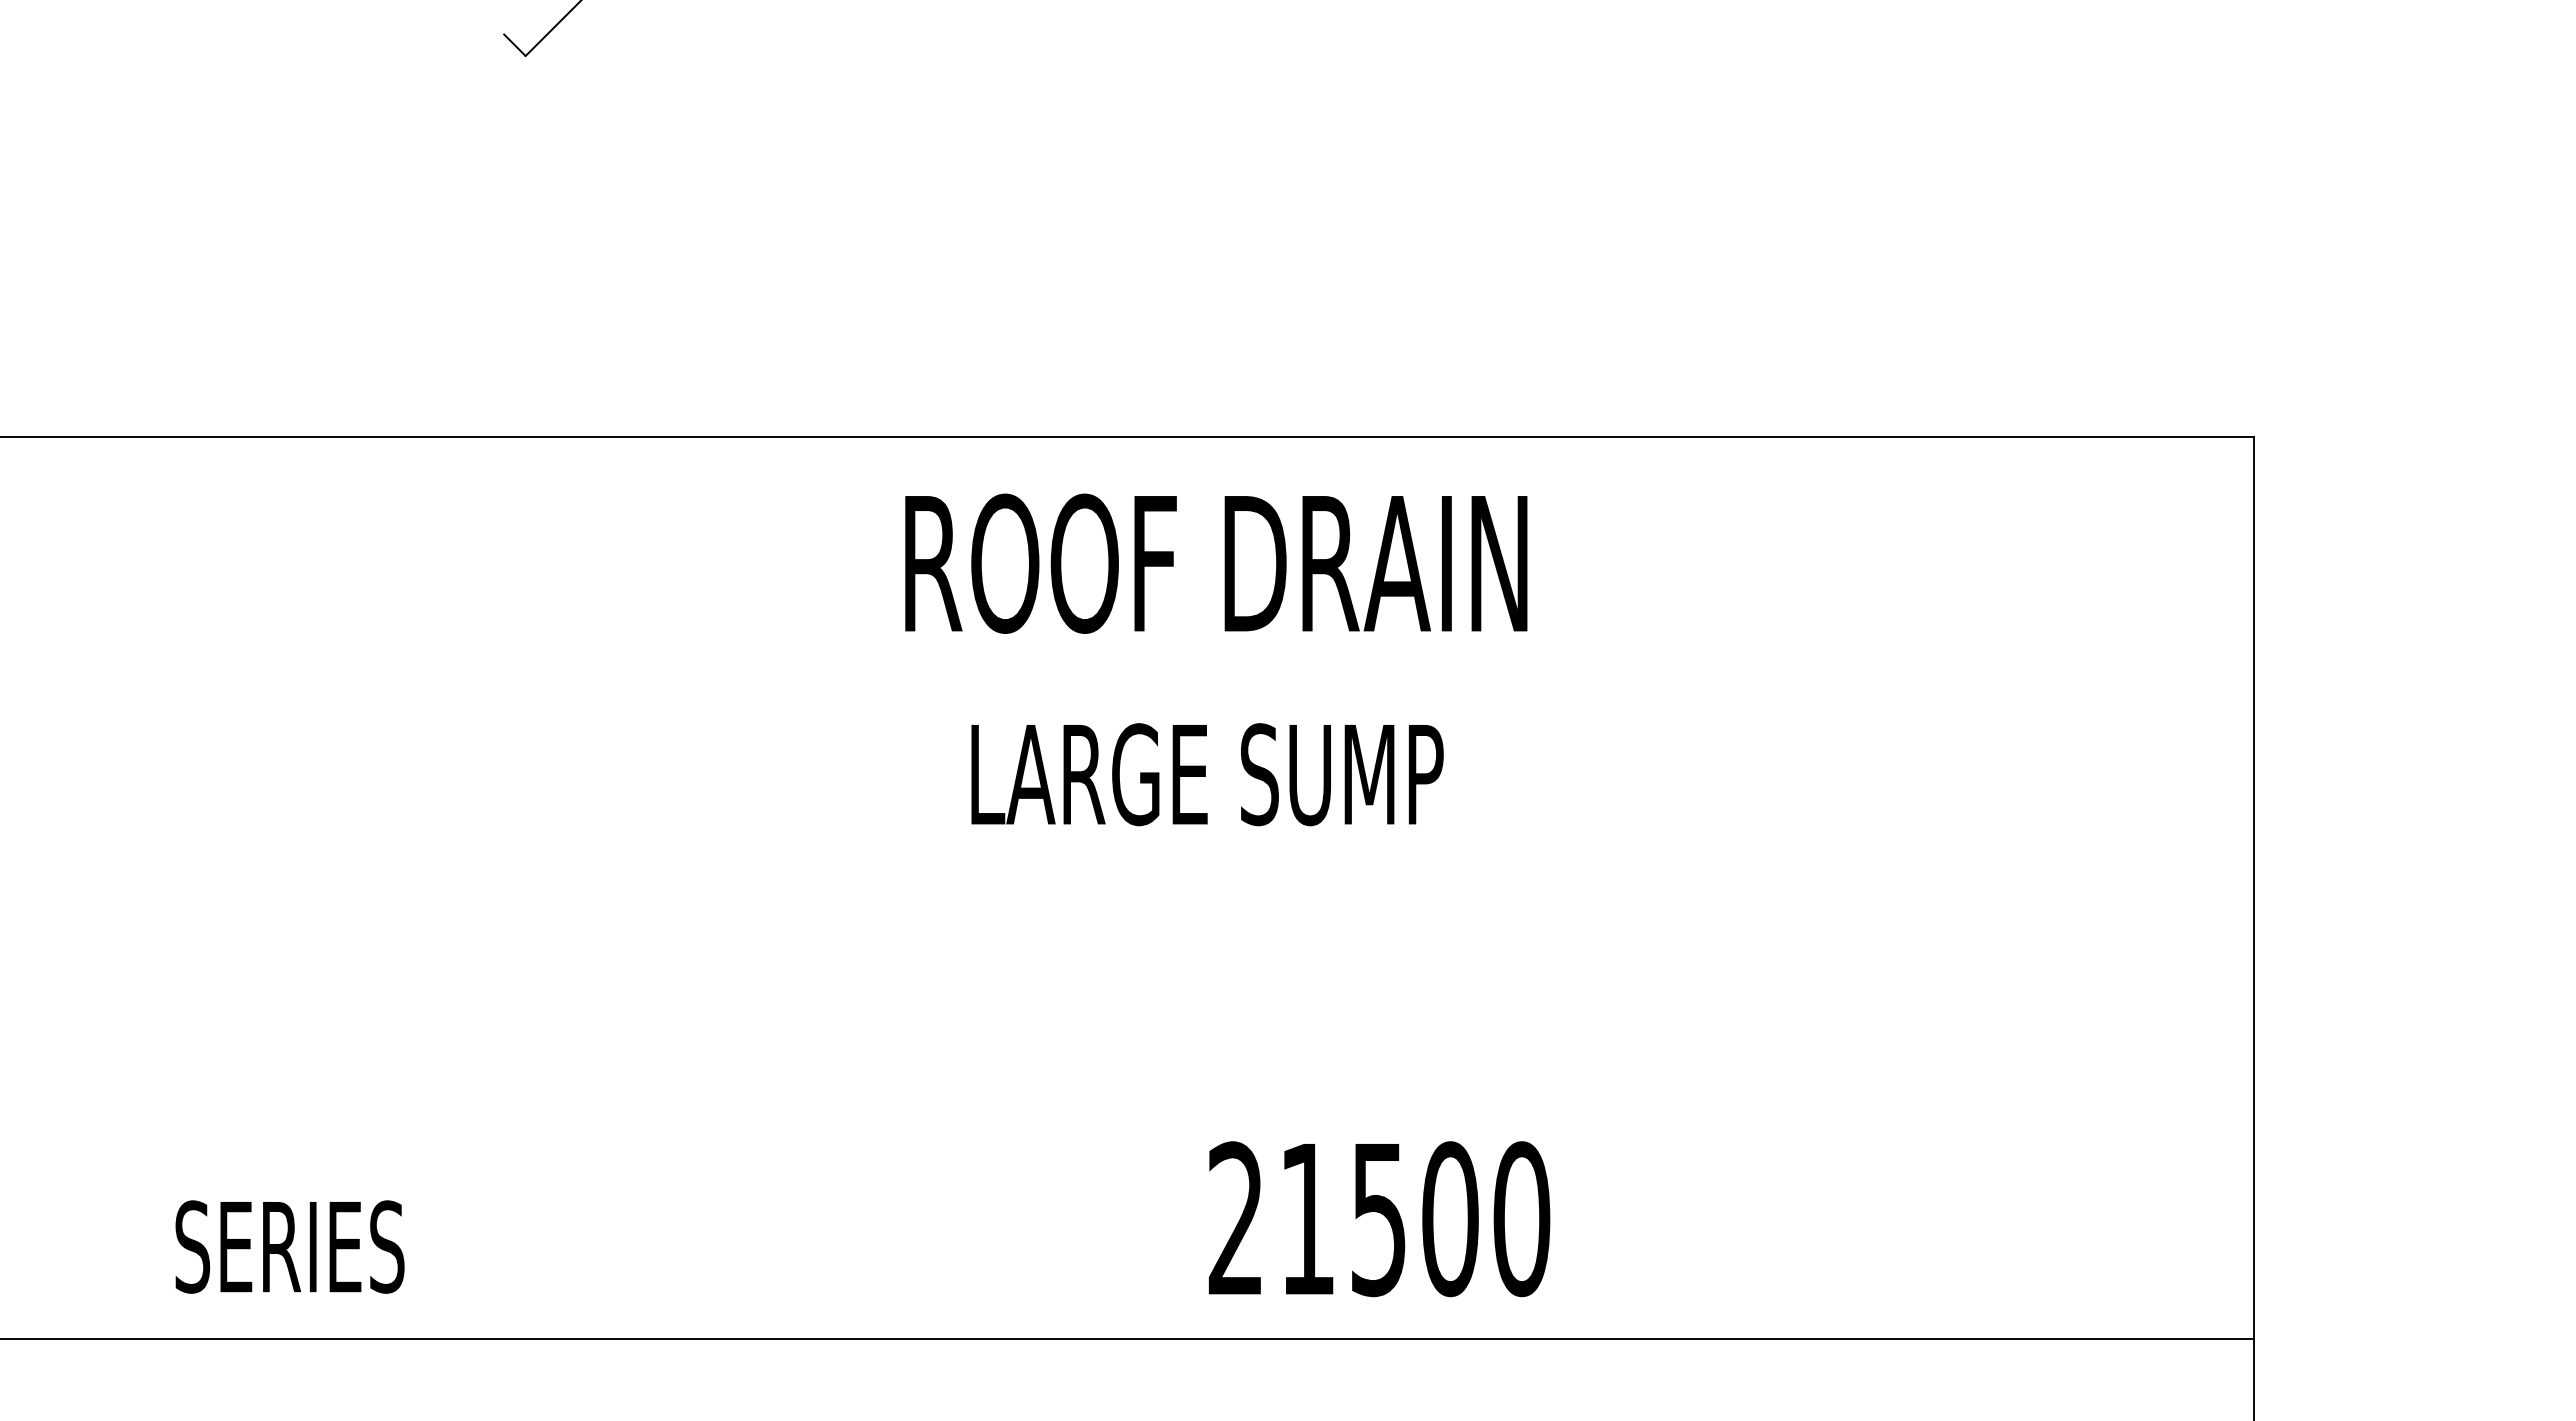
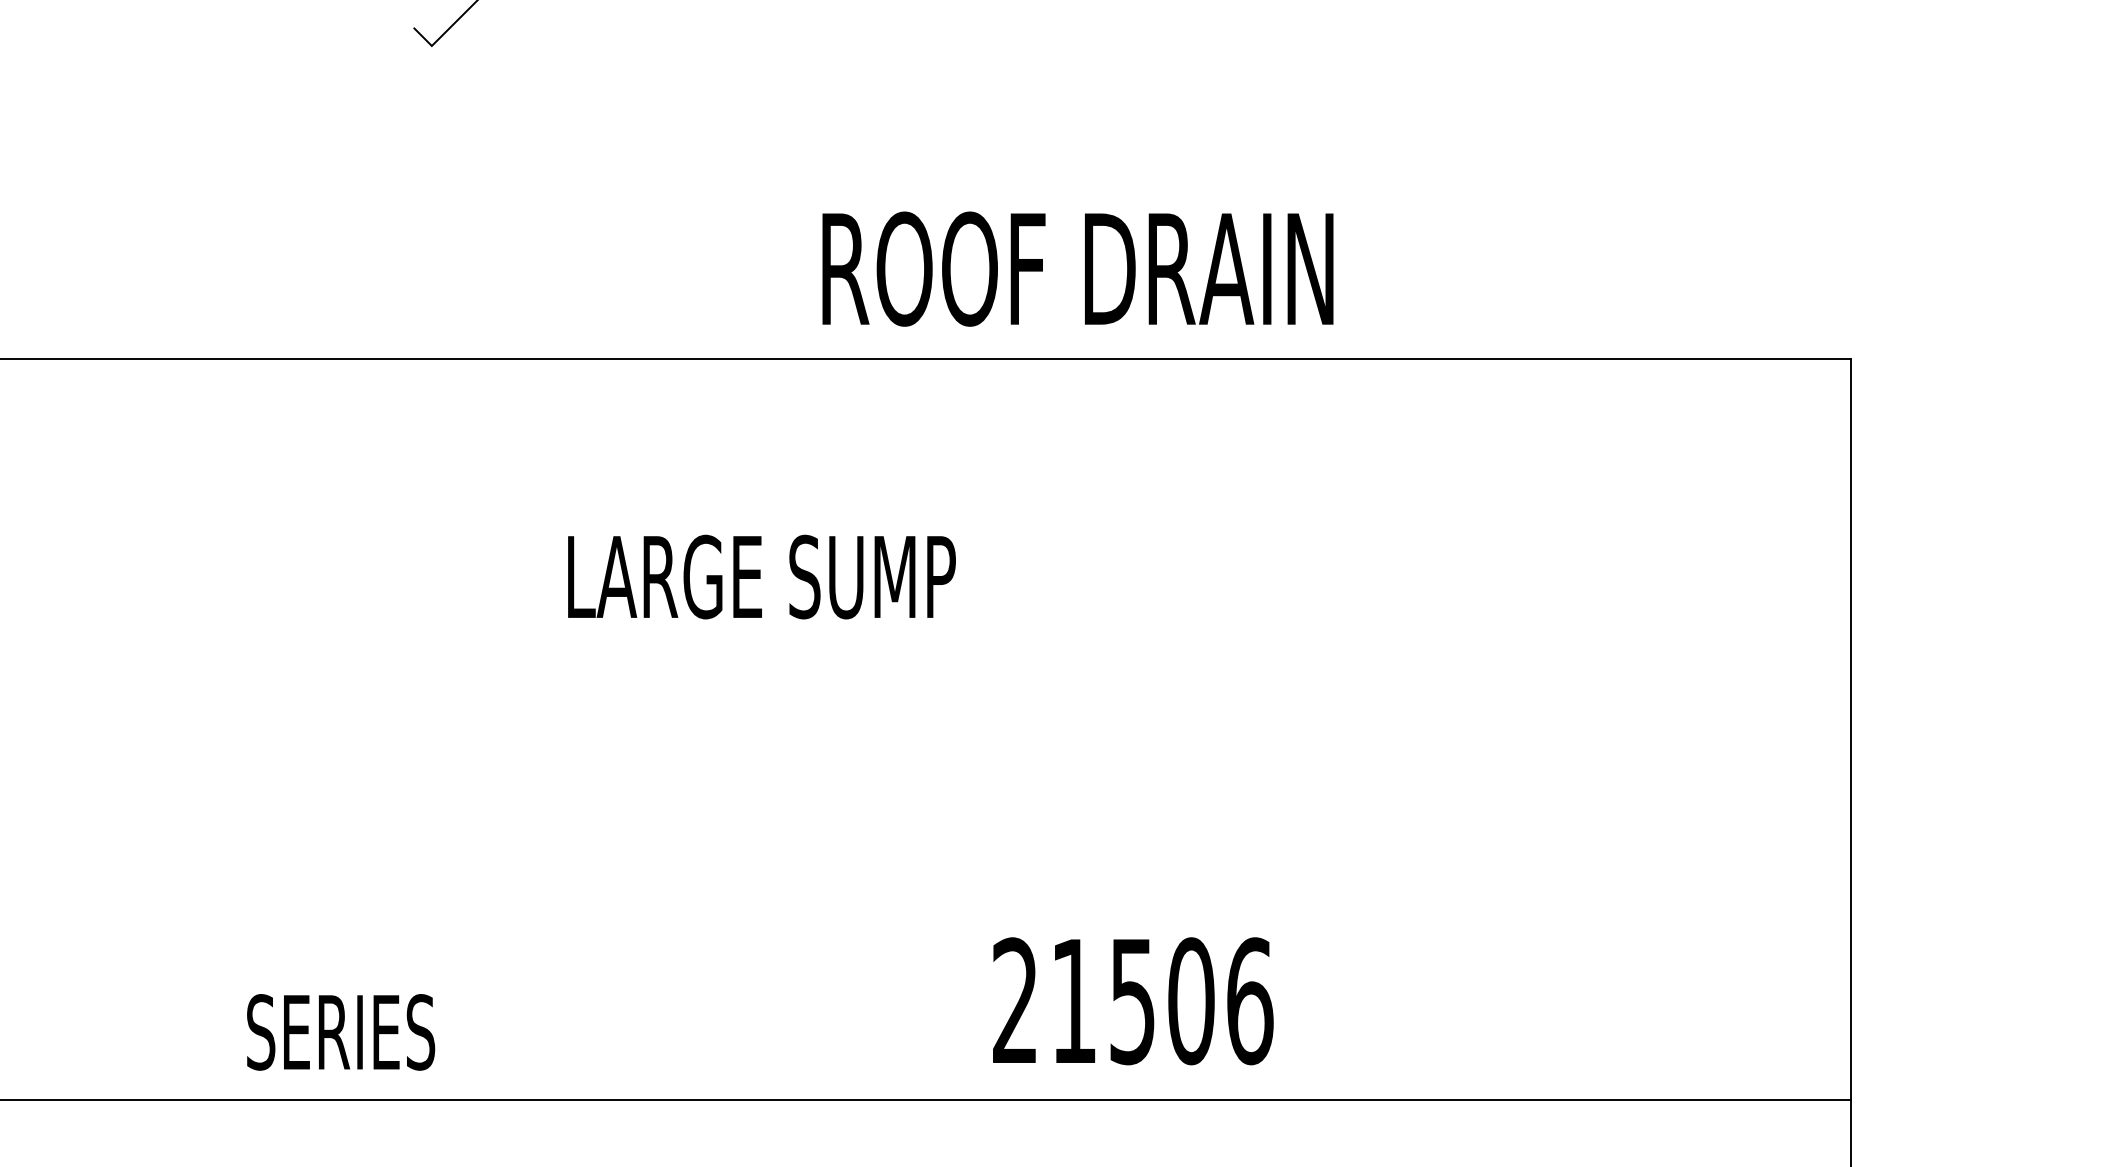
text: (1216, 563) -> (1078, 268), moved
text: (1207, 774) -> (761, 576), moved
text: (1521, 1219) -> (1249, 1001), 21500 -> 21506
text: (289, 1246) -> (340, 1031), moved

